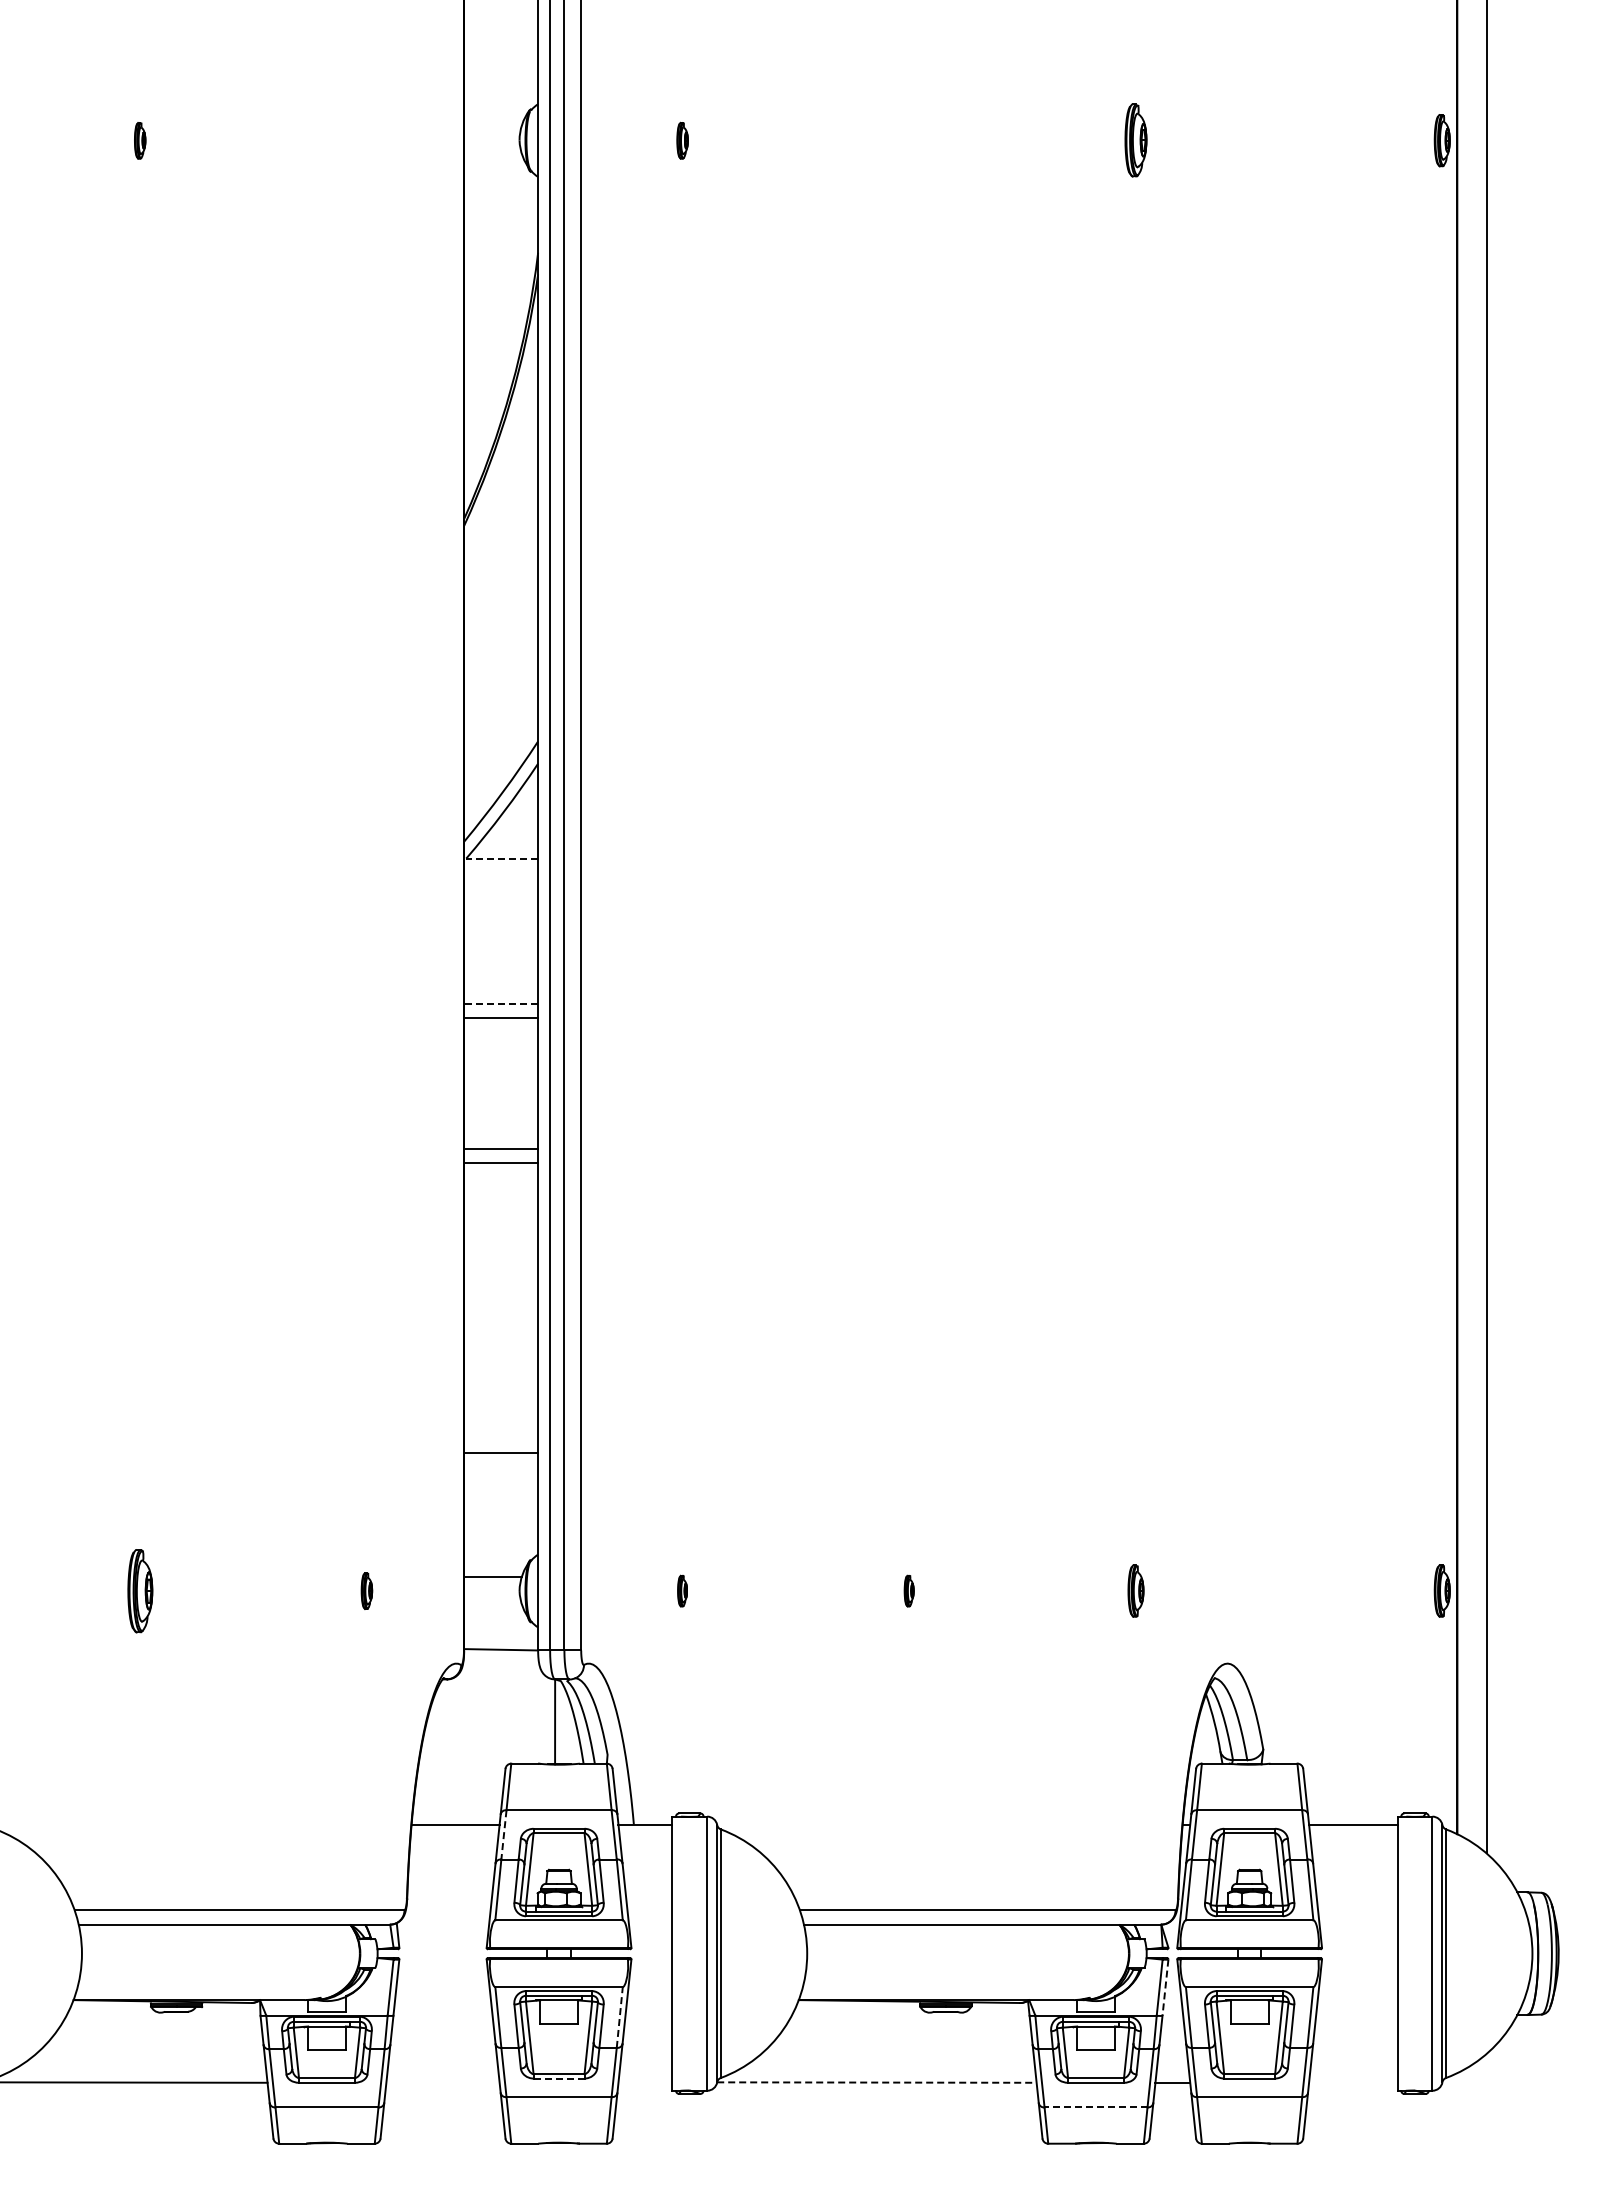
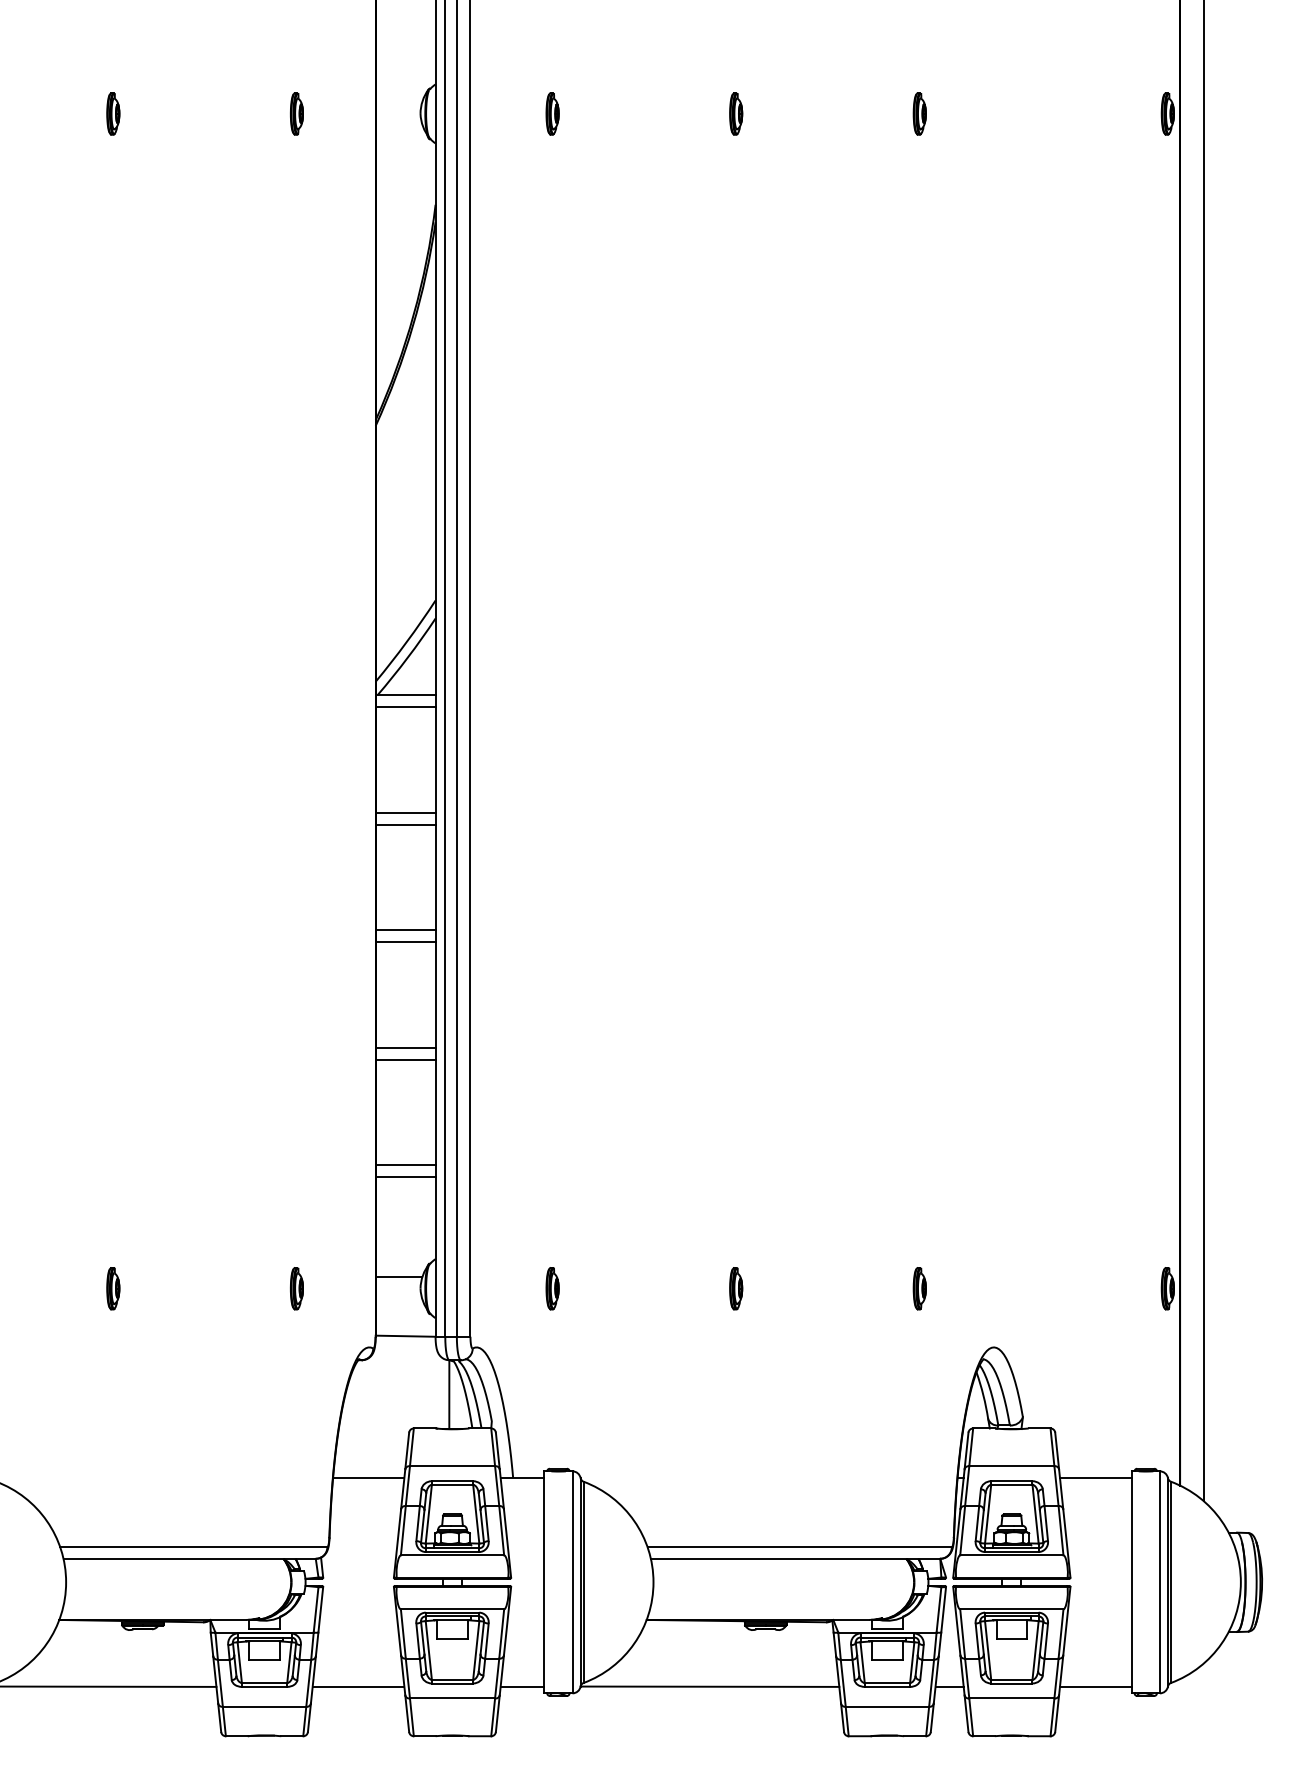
part: (139, 140) -> (112, 113), size x1.43
part: (366, 140) -> (296, 113), added
part: (682, 140) -> (552, 113), size x1.43
part: (908, 140) -> (735, 113), added
part: (1135, 140) -> (919, 113), size x0.71
line: (502, 858) -> (406, 695), dashed -> solid
line: (501, 873) -> (405, 707), added
line: (501, 1003) -> (405, 812), dashed -> solid
line: (501, 1293) -> (405, 1047), added
line: (501, 1308) -> (405, 1059), added
line: (501, 1438) -> (405, 1165), added
part: (139, 1590) -> (112, 1288), size x0.62
part: (366, 1590) -> (296, 1288), size x1.43
part: (682, 1590) -> (552, 1288), size x1.67
part: (908, 1590) -> (735, 1288), size x1.67
line: (503, 1834) -> (407, 1485), dashed -> solid
line: (1165, 1988) -> (943, 1610), dashed -> solid
line: (619, 2017) -> (501, 1634), dashed -> solid
line: (558, 2078) -> (452, 1683), dashed -> solid
line: (442, 2082) -> (358, 1686), added
line: (645, 2082) -> (522, 1686), added
line: (876, 2082) -> (709, 1686), dashed -> solid
line: (1353, 2082) -> (1095, 1686), added
line: (1095, 2107) -> (886, 1706), dashed -> solid

